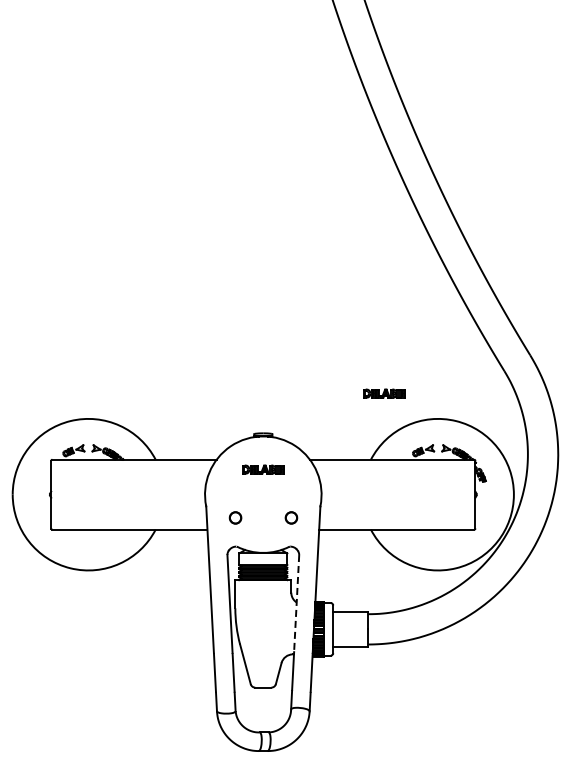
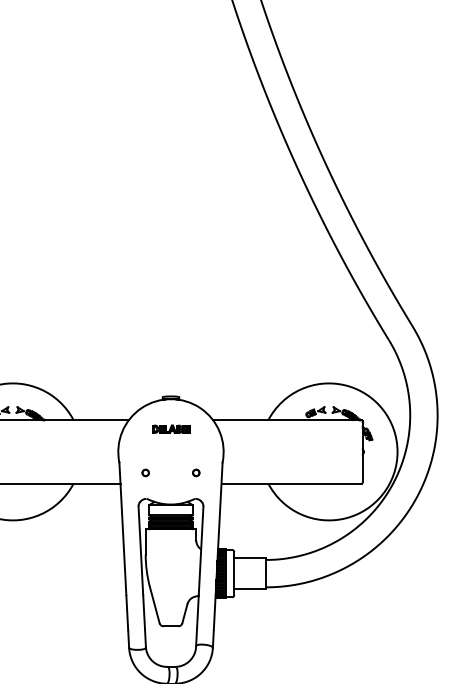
part: (384, 393) -> (280, 360), removed
part: (234, 517) -> (144, 472), size x0.62
part: (290, 517) -> (195, 472), size x0.62
line: (296, 603) -> (200, 550), dashed -> solid

